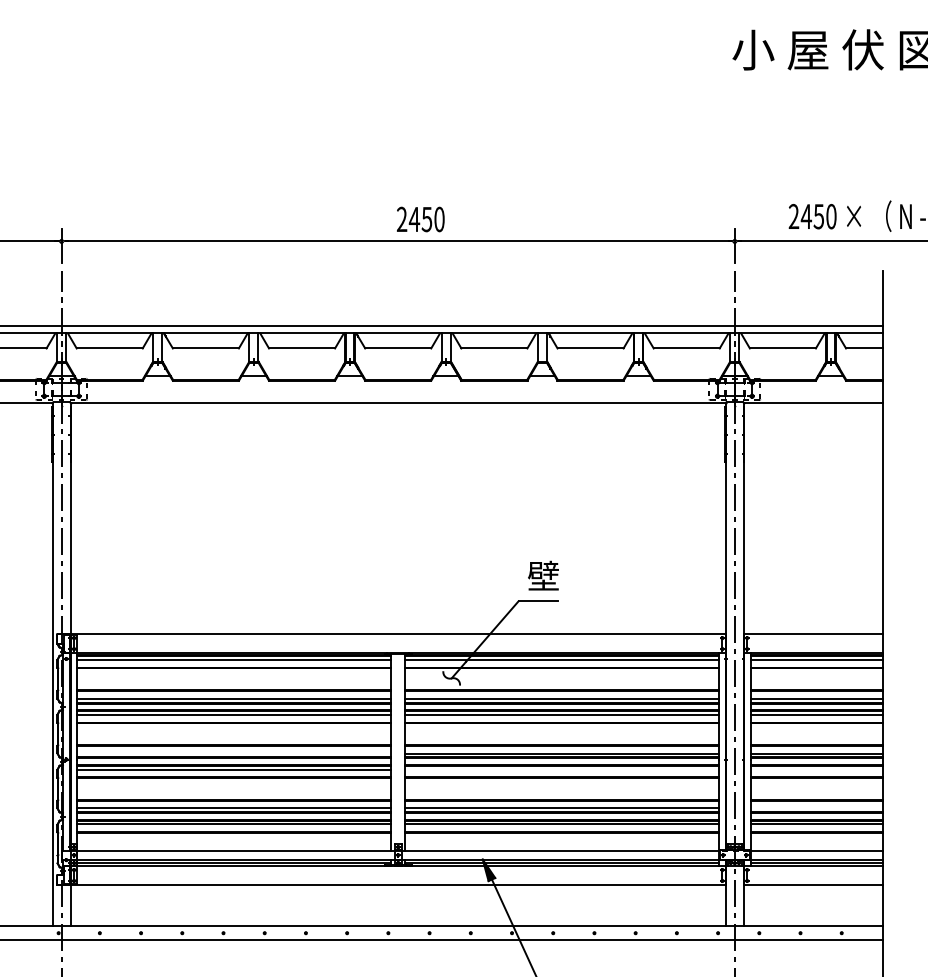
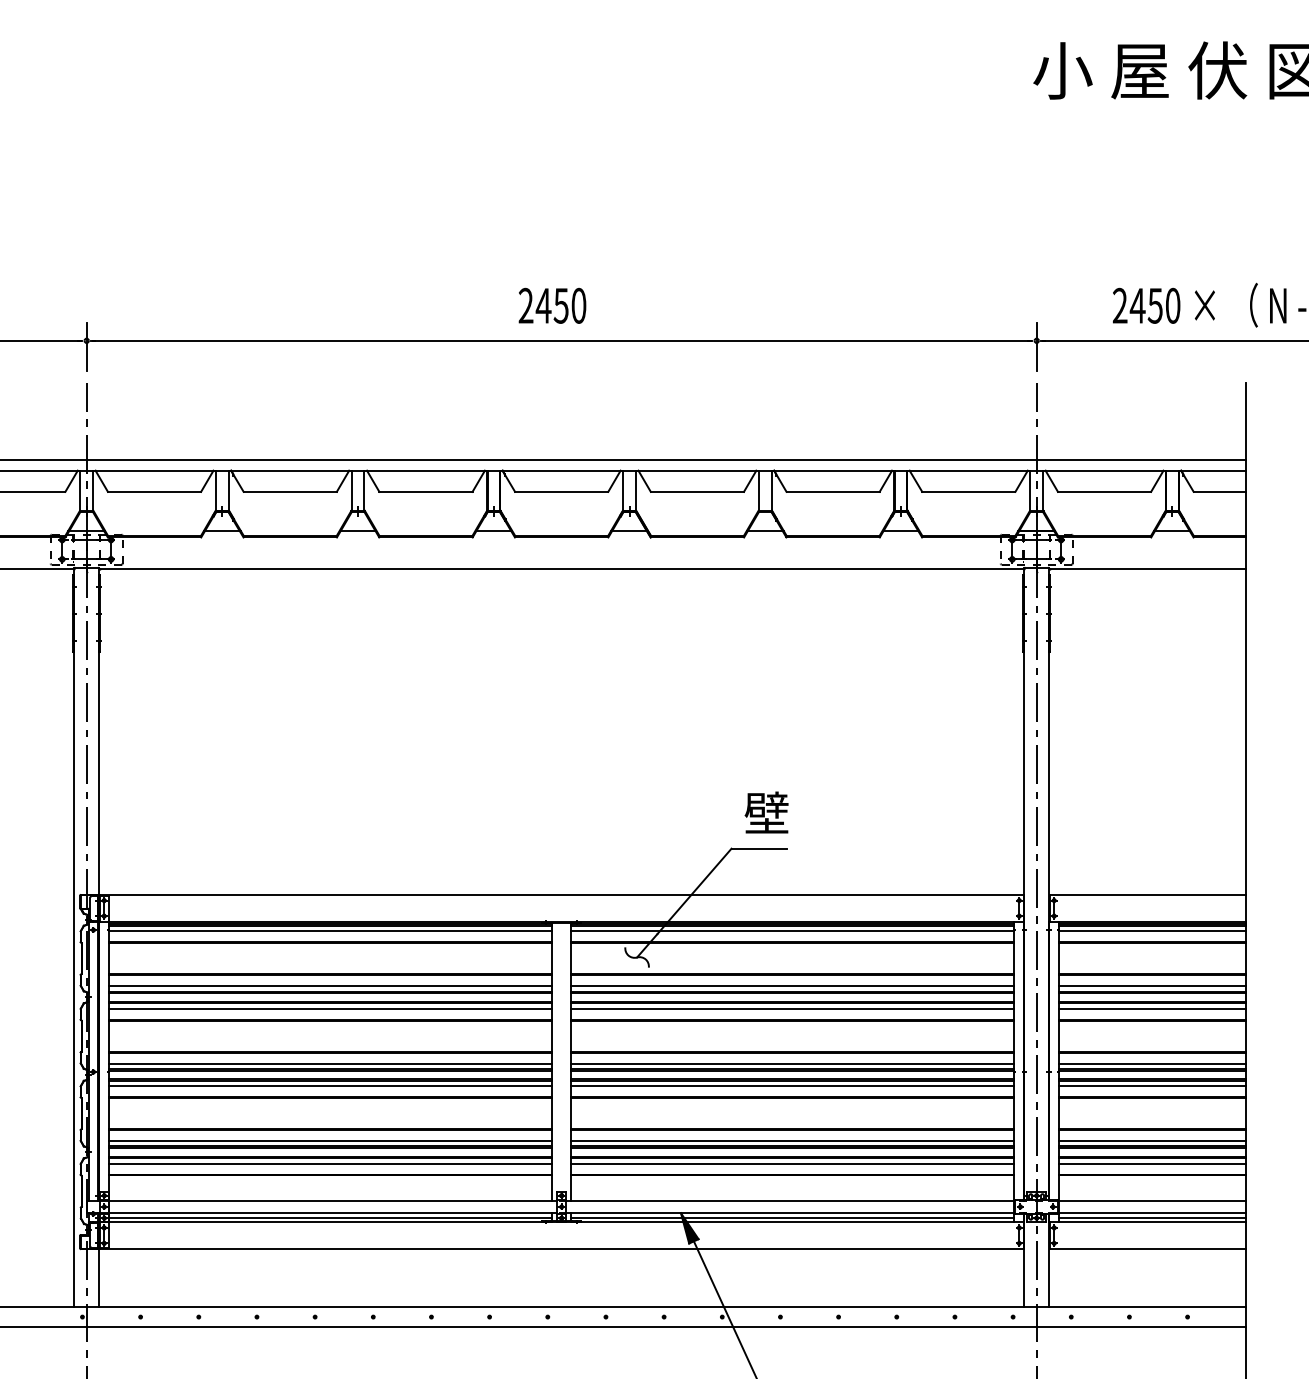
text: (420, 219) -> (552, 305), moved
line: (234, 753) -> (330, 1063), added
line: (561, 769) -> (792, 1086), added
line: (816, 769) -> (1152, 1086), added
line: (816, 808) -> (1152, 1141), added

